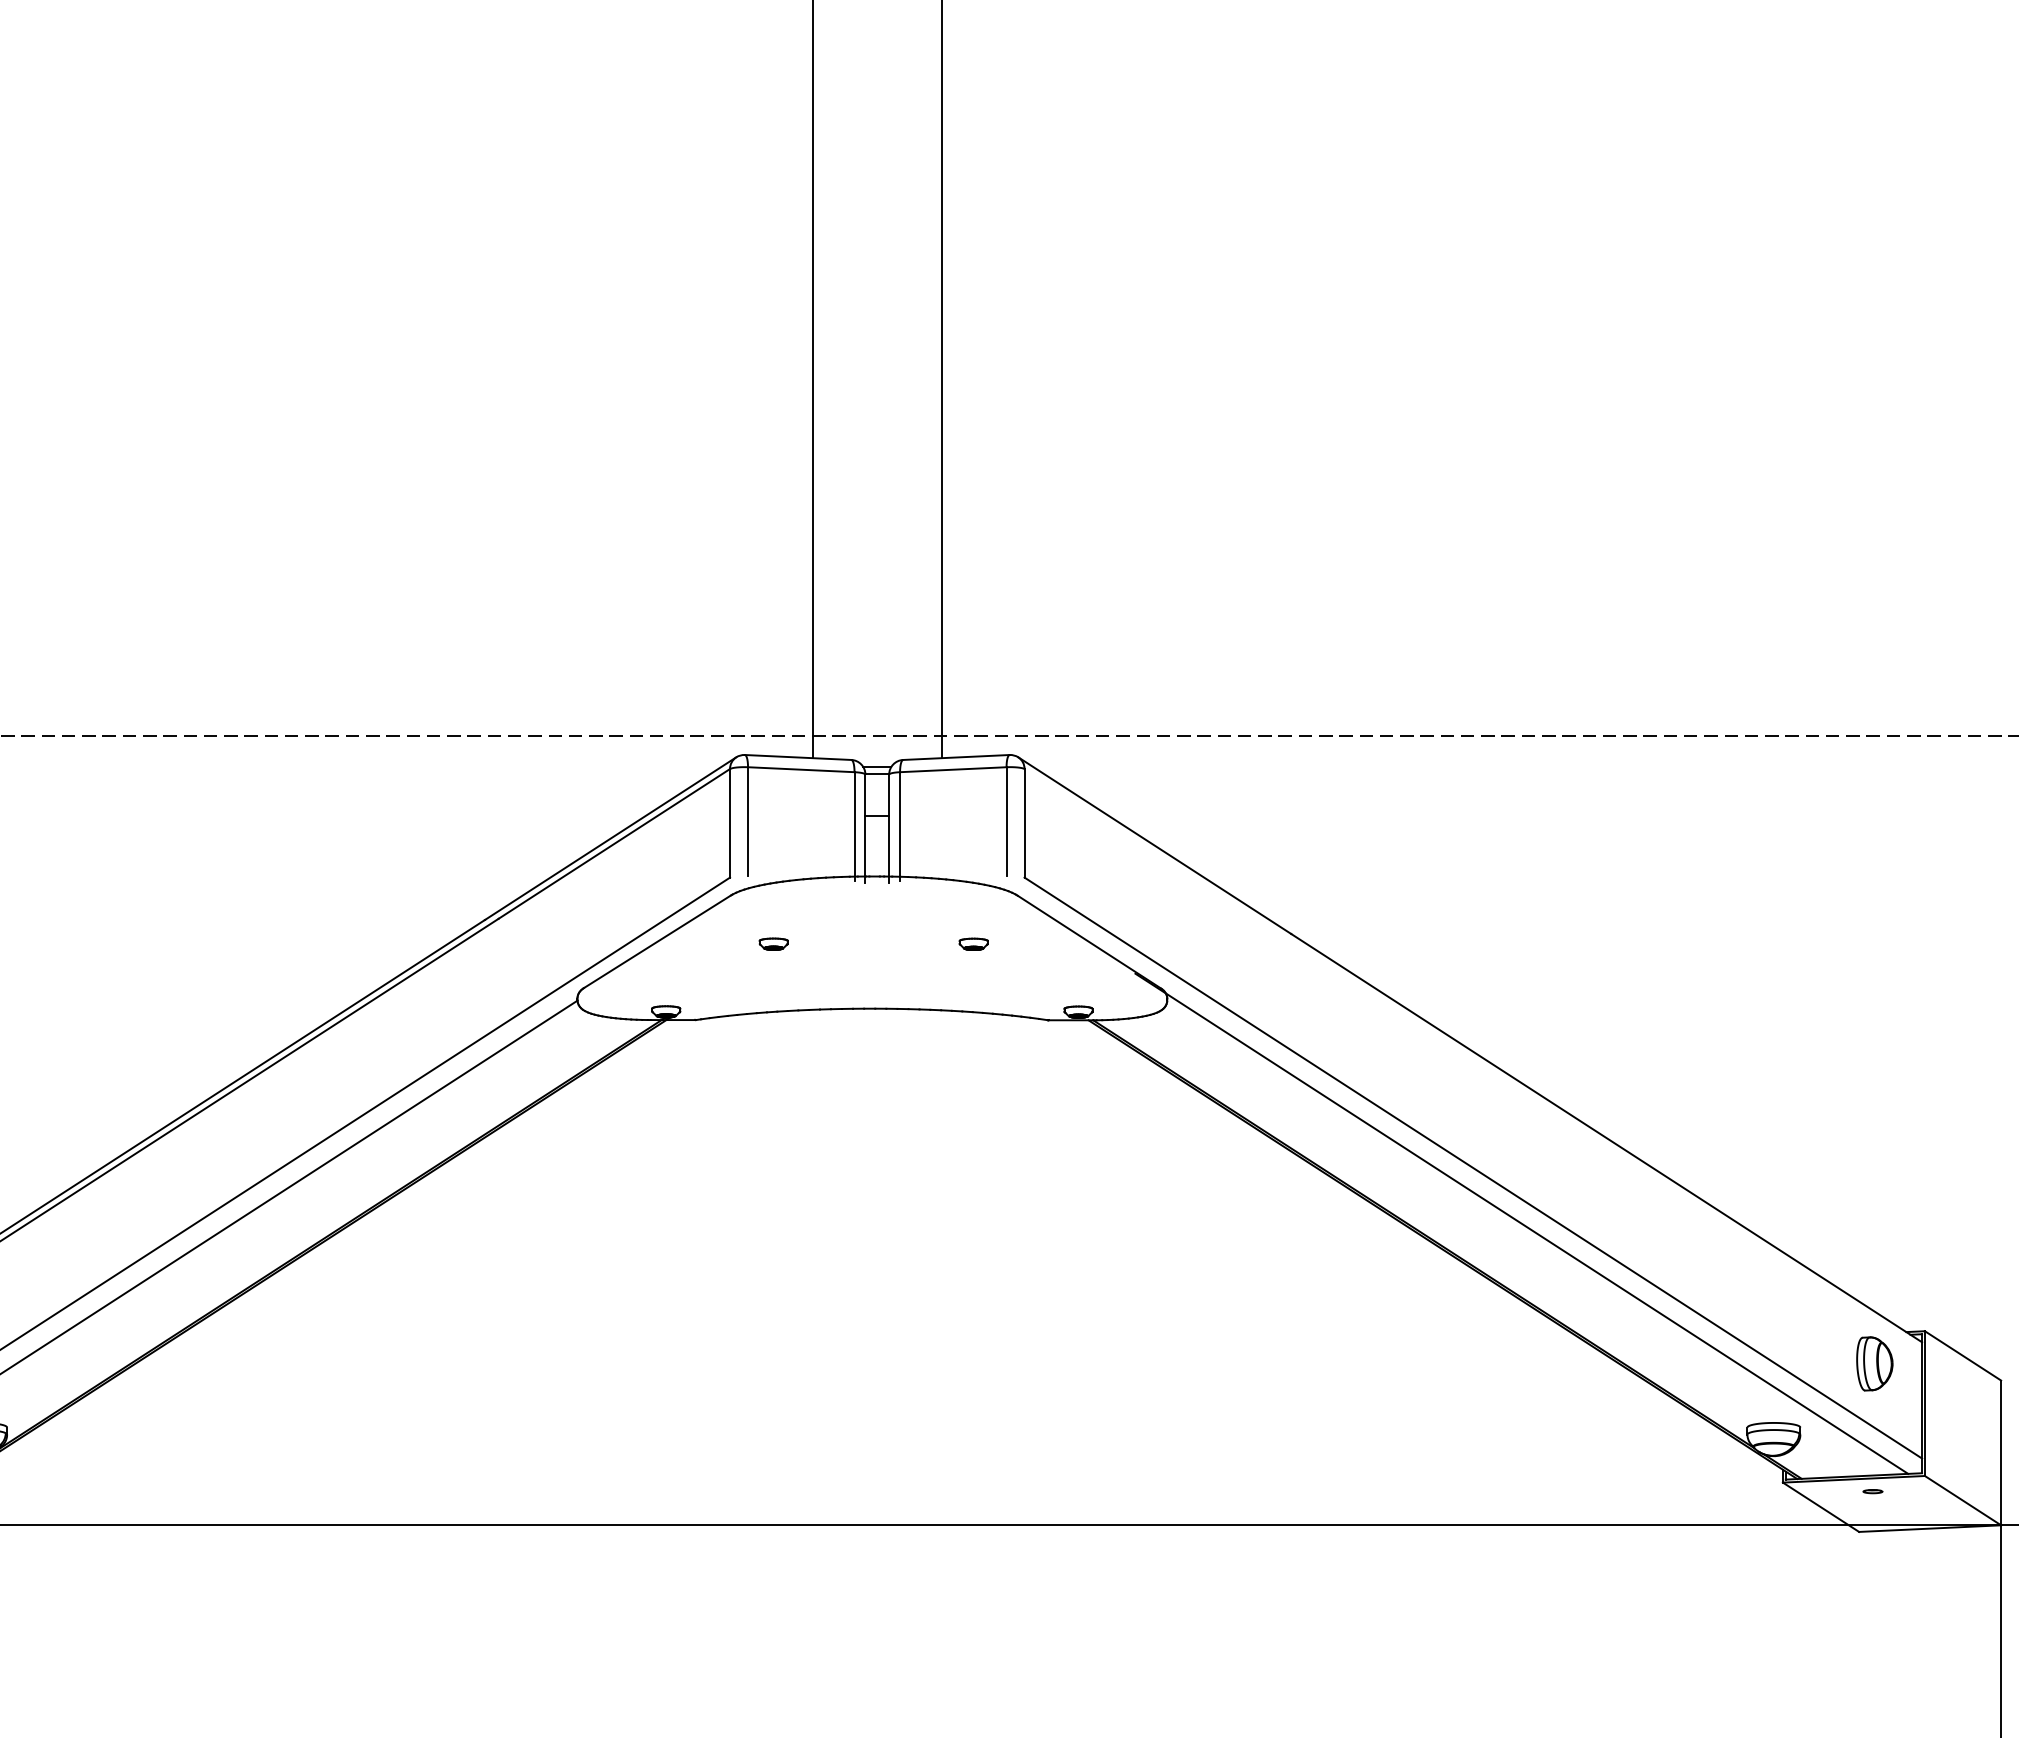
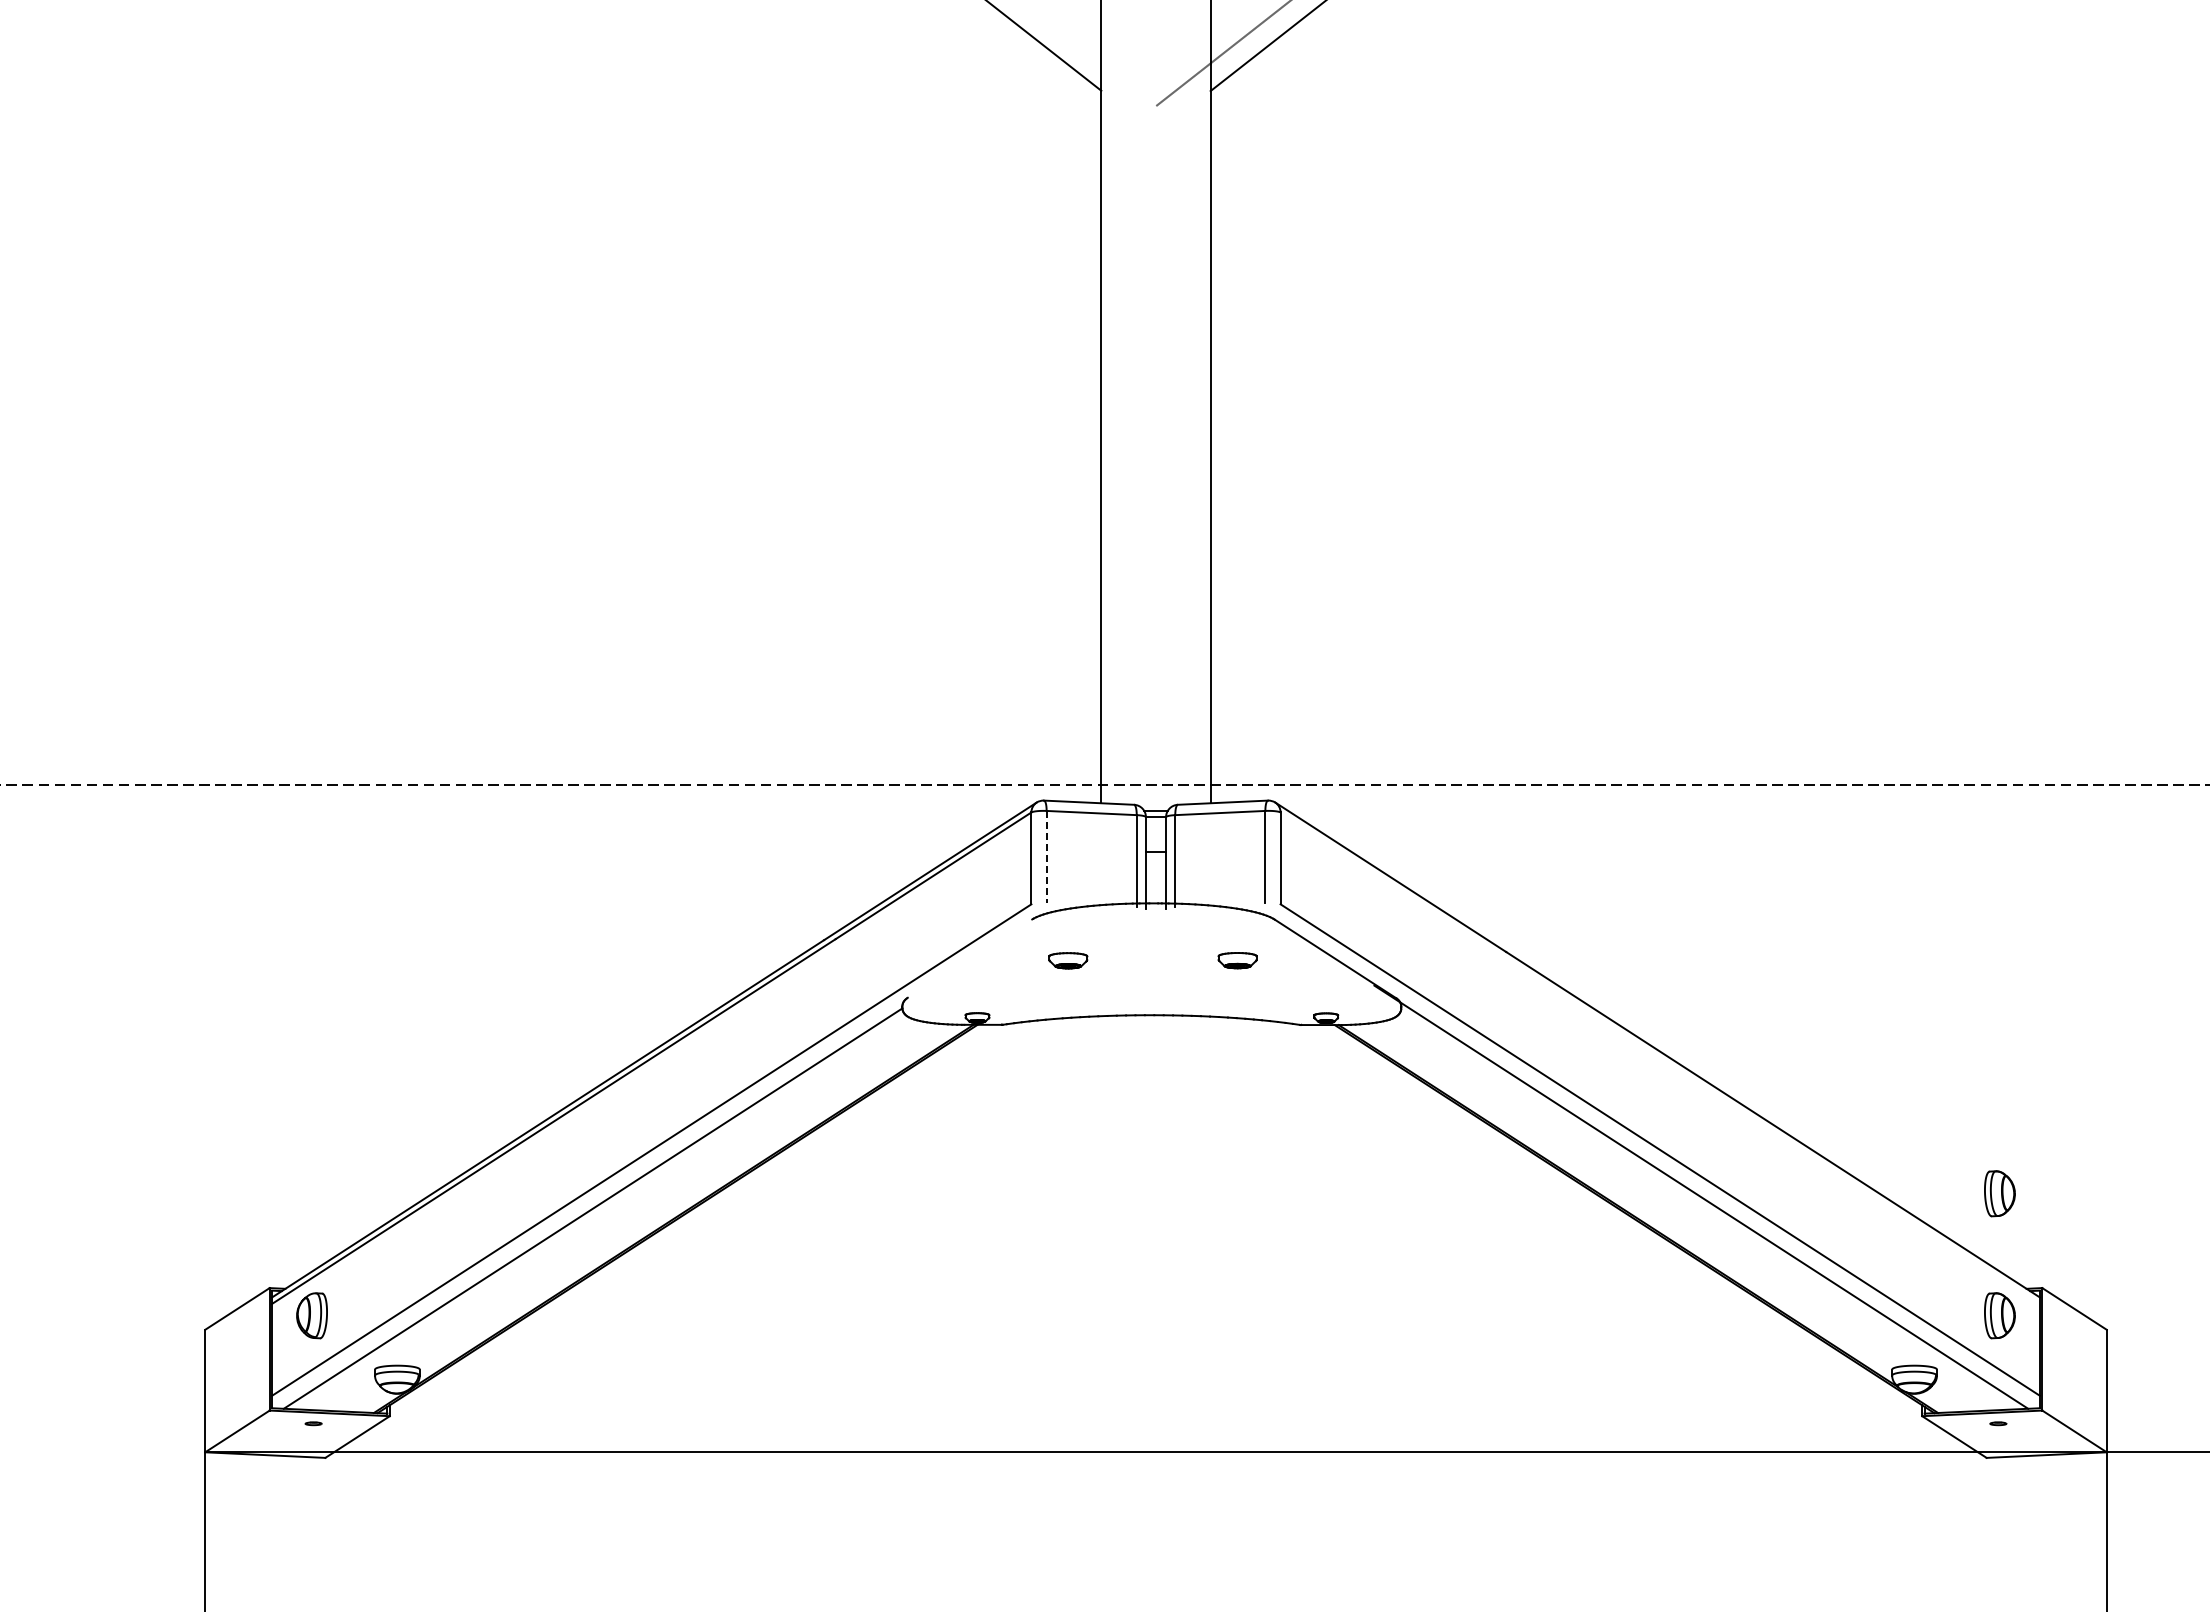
line: (747, 821) -> (1046, 856), solid -> dashed
line: (656, 941) -> (969, 958), removed
part: (773, 944) -> (1068, 960), size x1.6
part: (973, 944) -> (1237, 960), size x1.6
part: (1874, 1219) -> (1999, 1193), added

